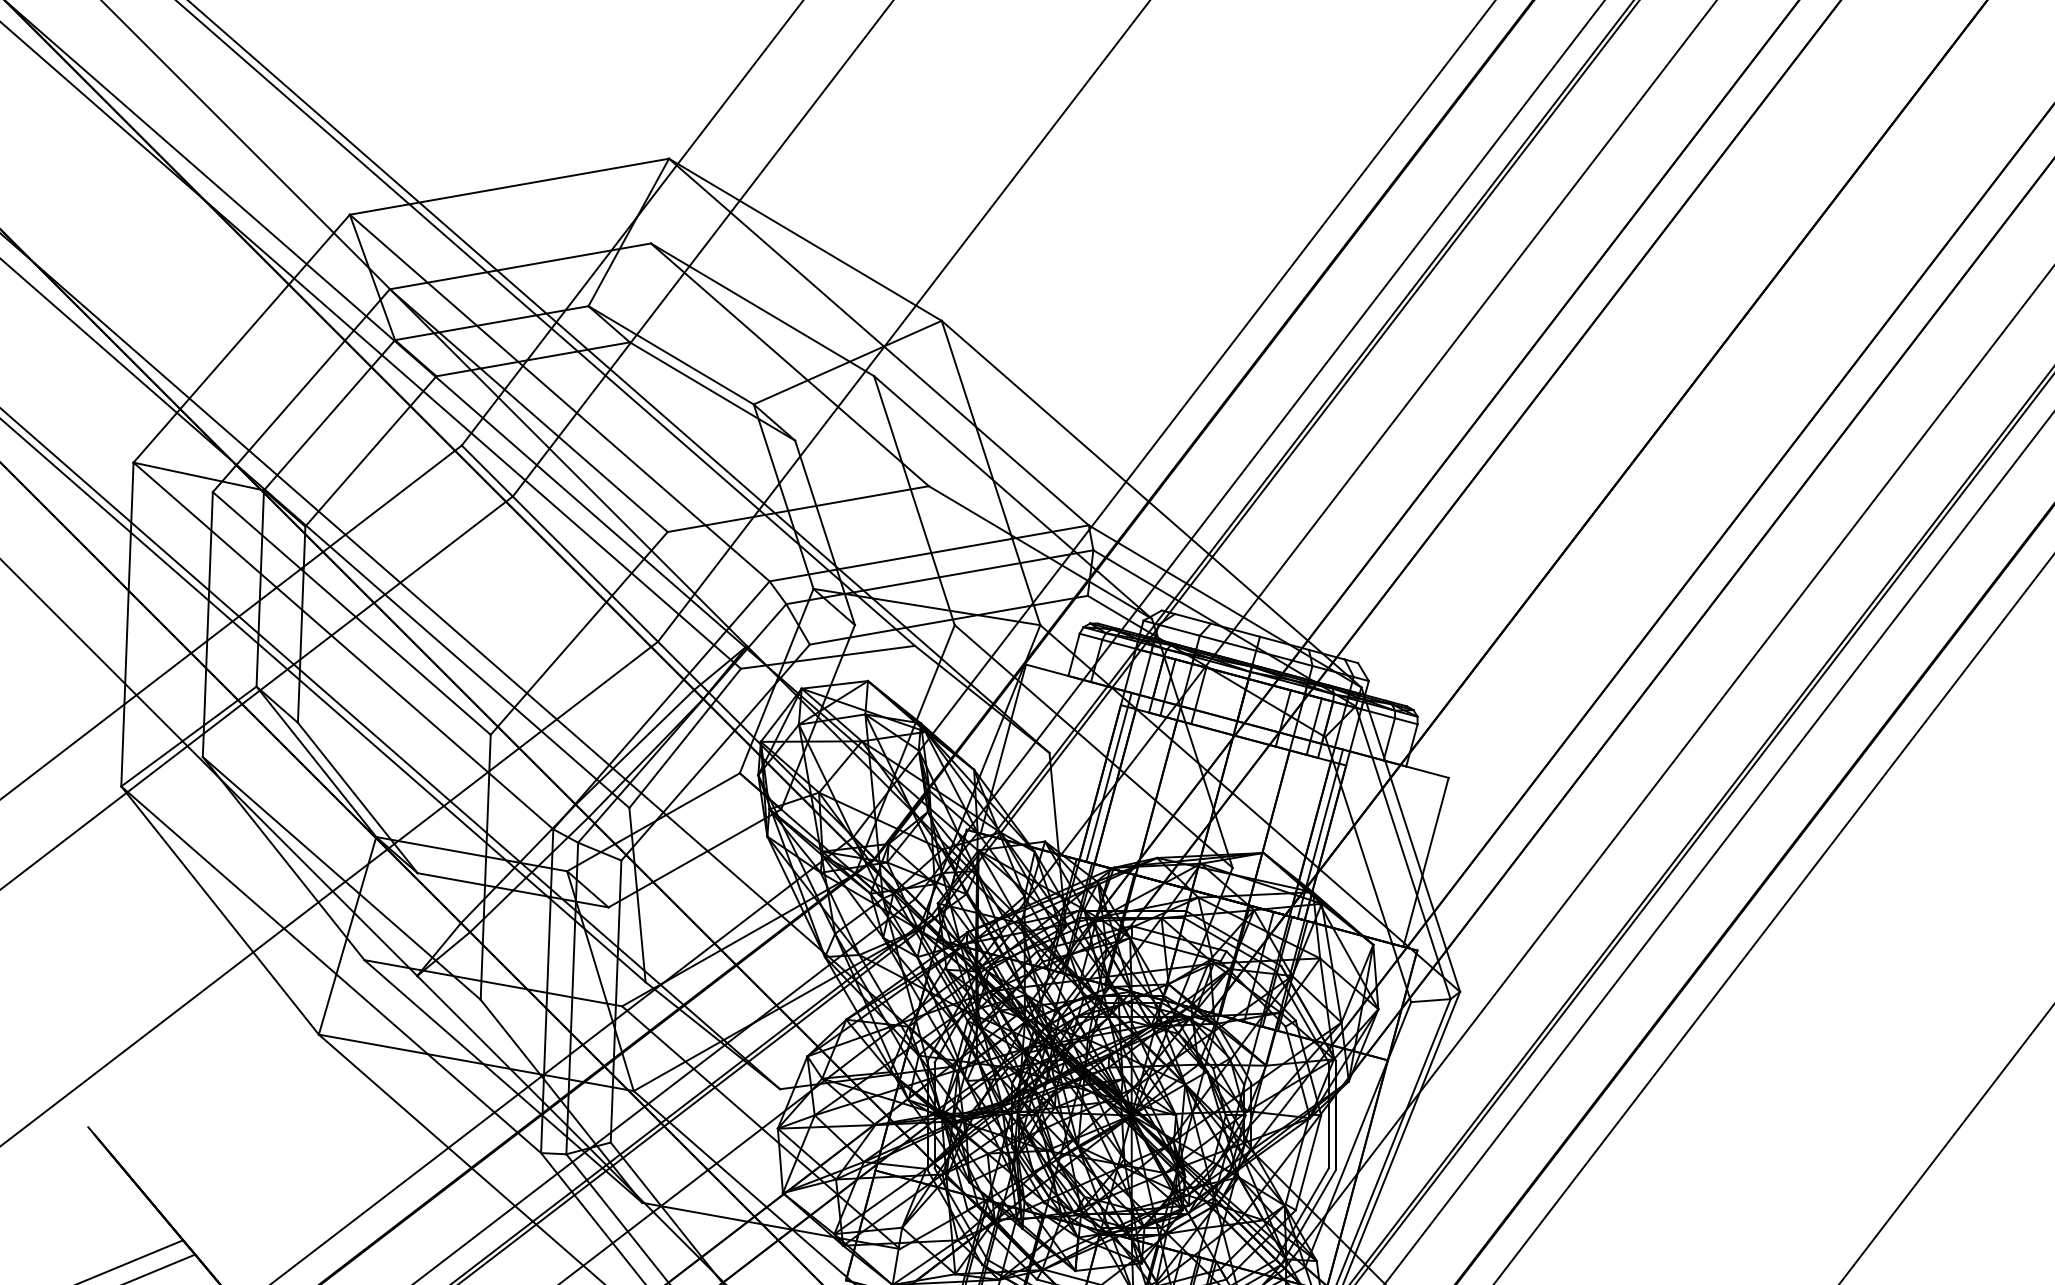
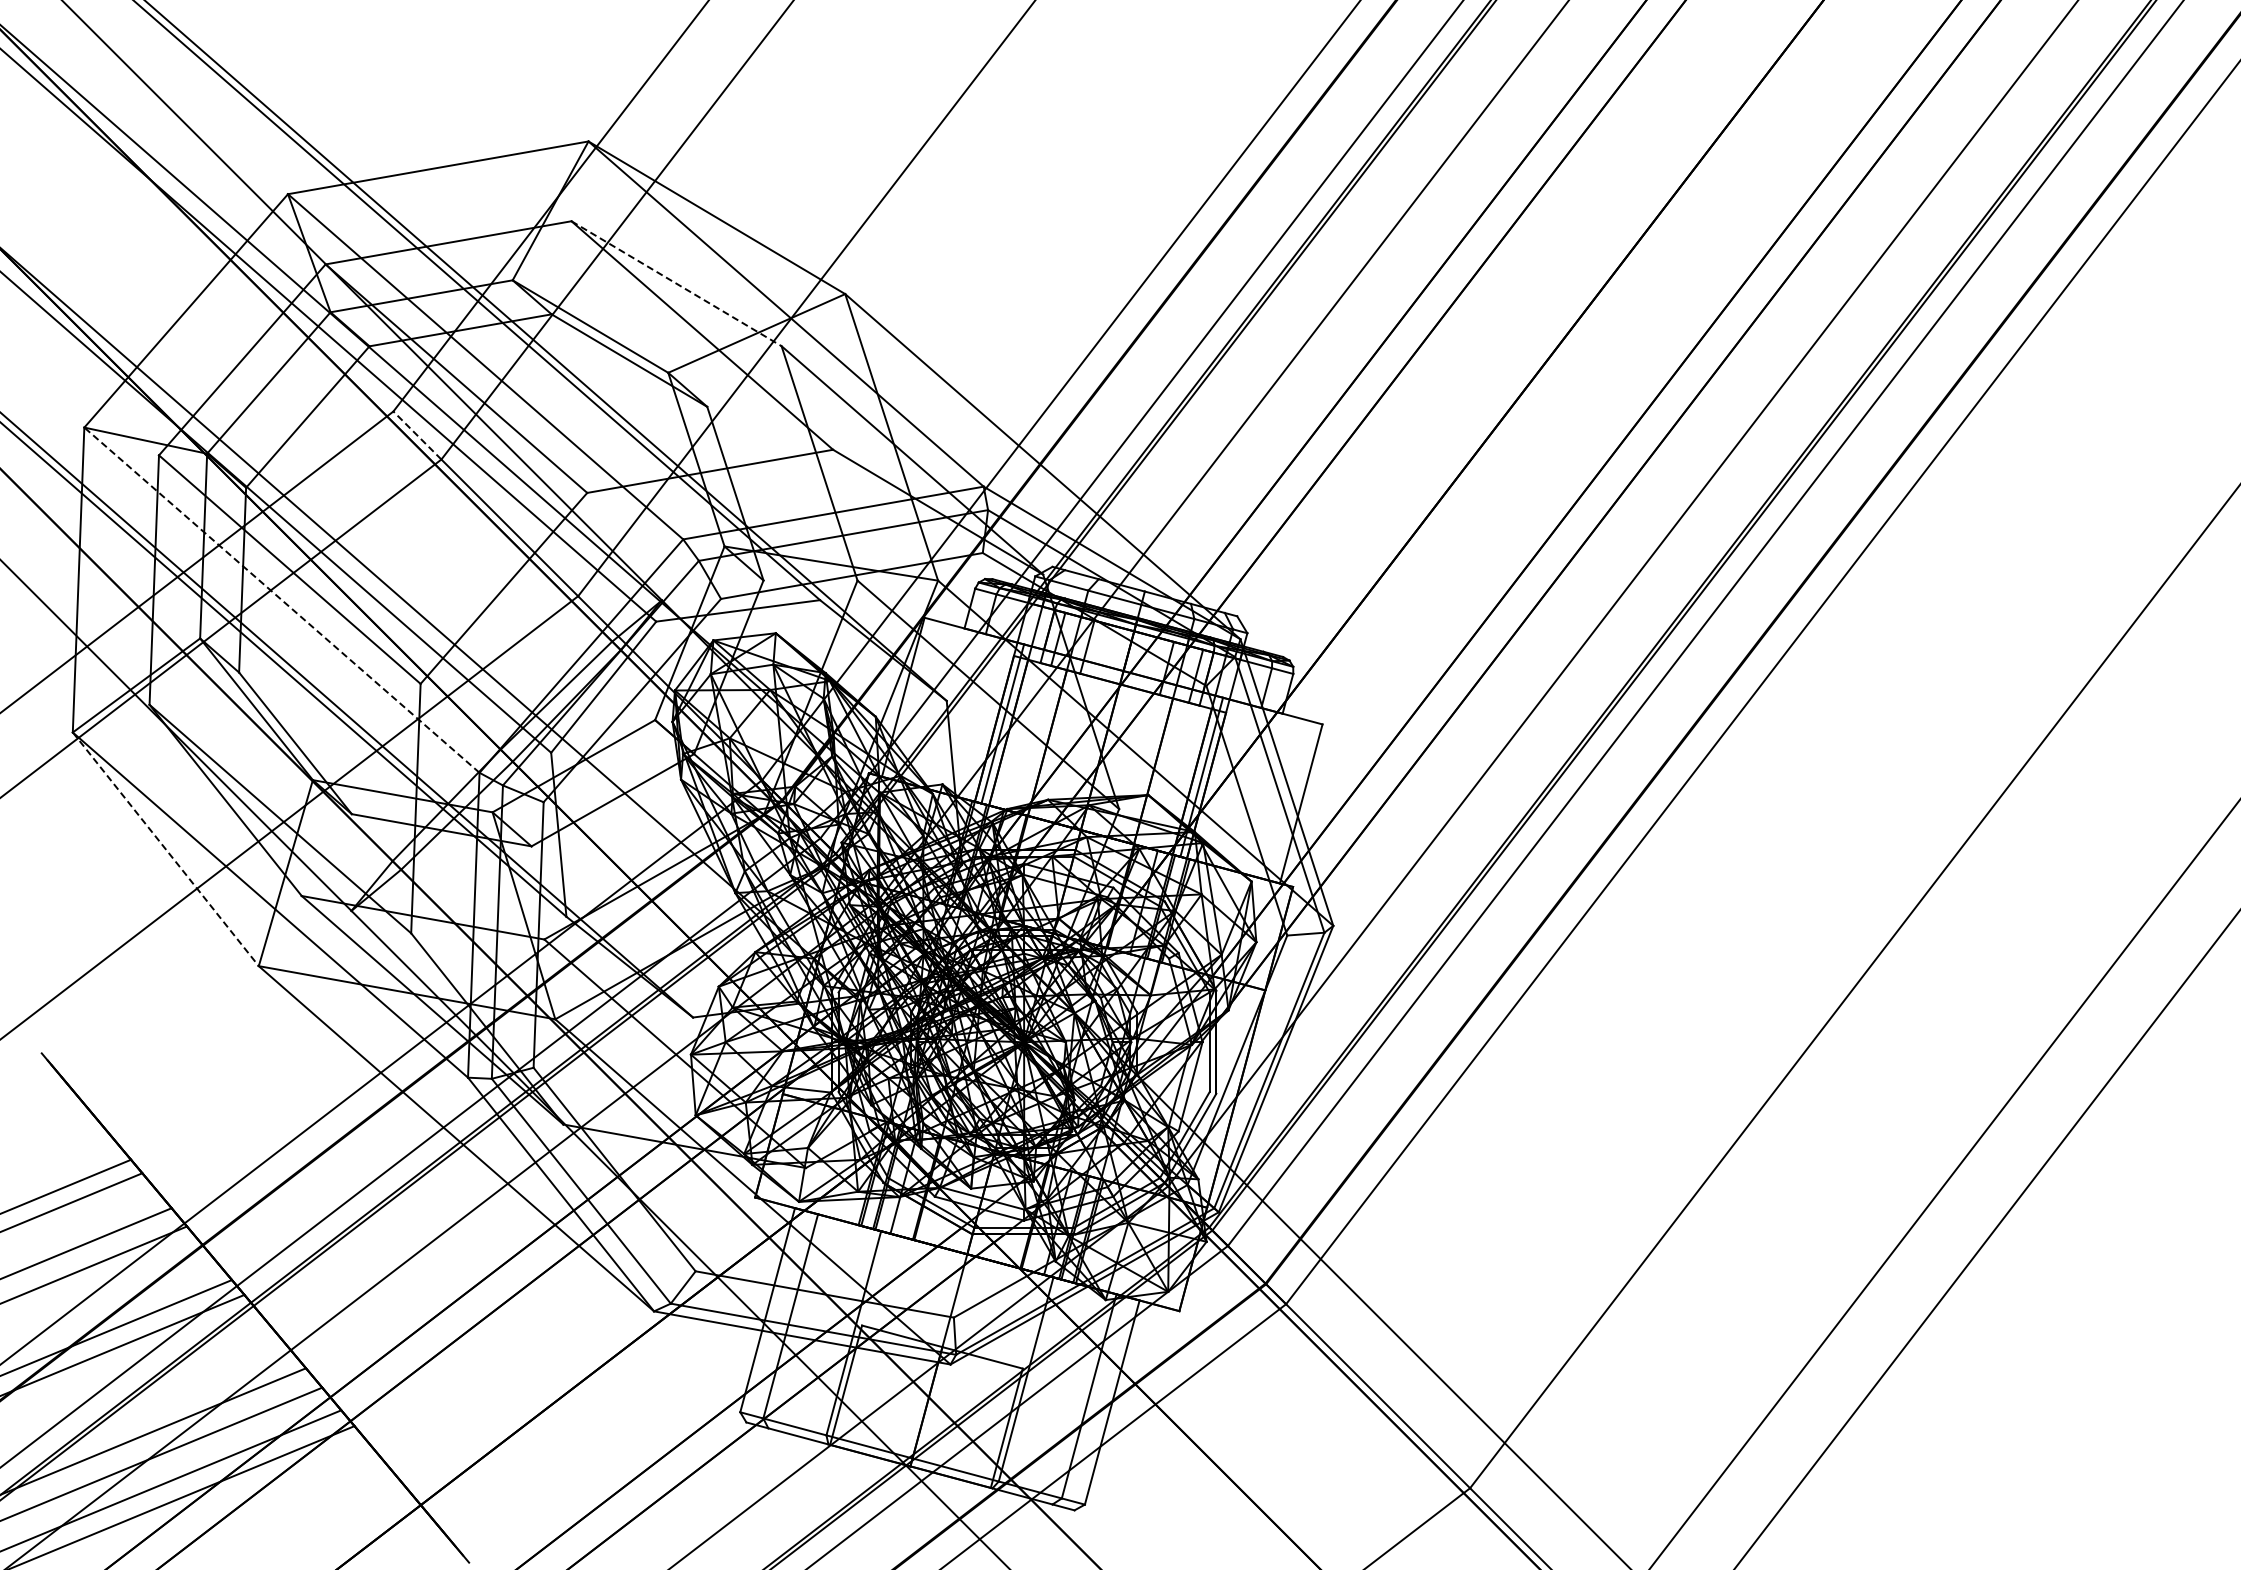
line: (762, 309) -> (676, 283), solid -> dashed
line: (487, 471) -> (417, 435), solid -> dashed
line: (342, 645) -> (281, 599), solid -> dashed
line: (220, 910) -> (166, 849), solid -> dashed

